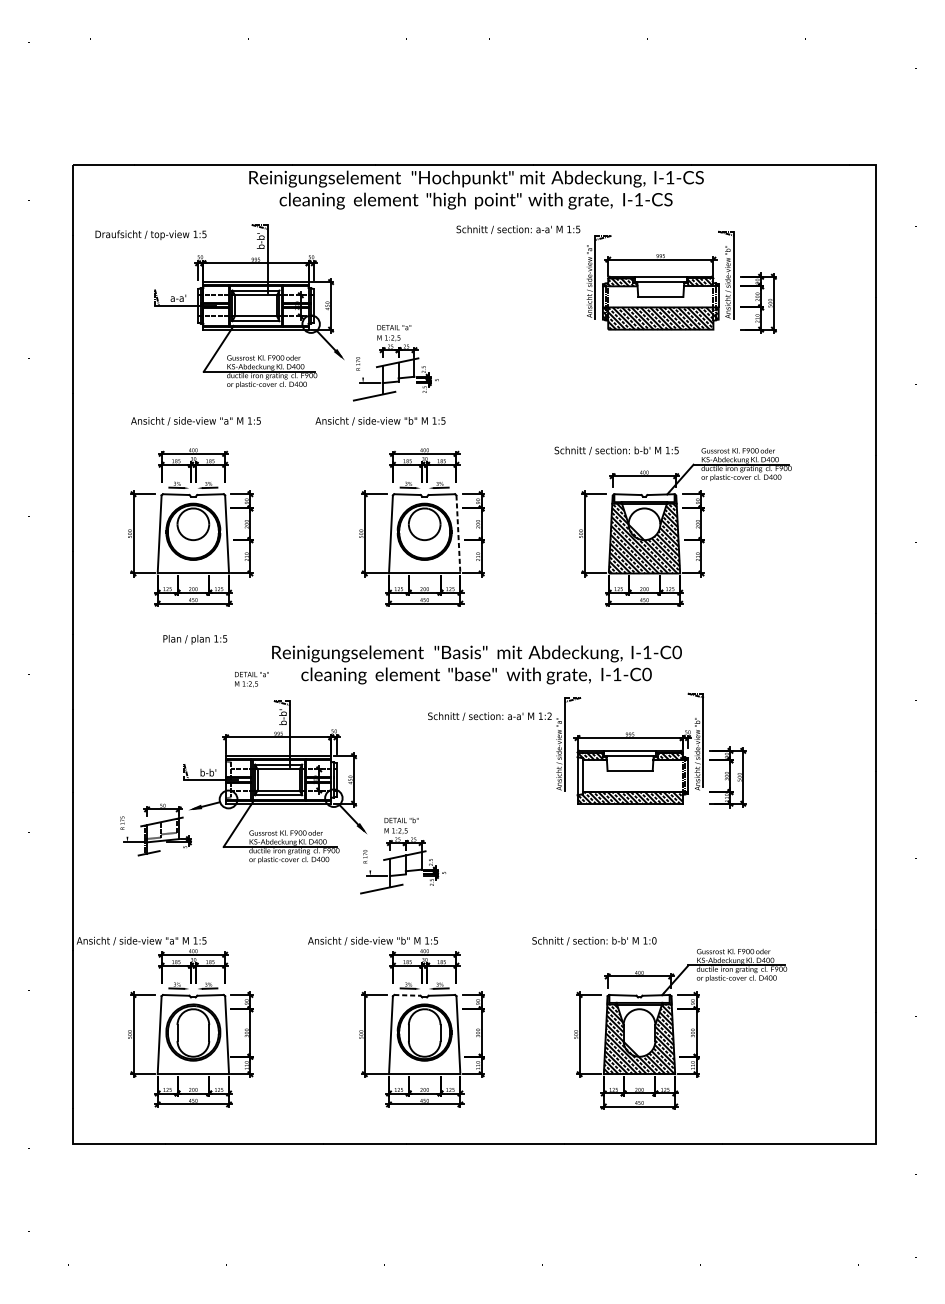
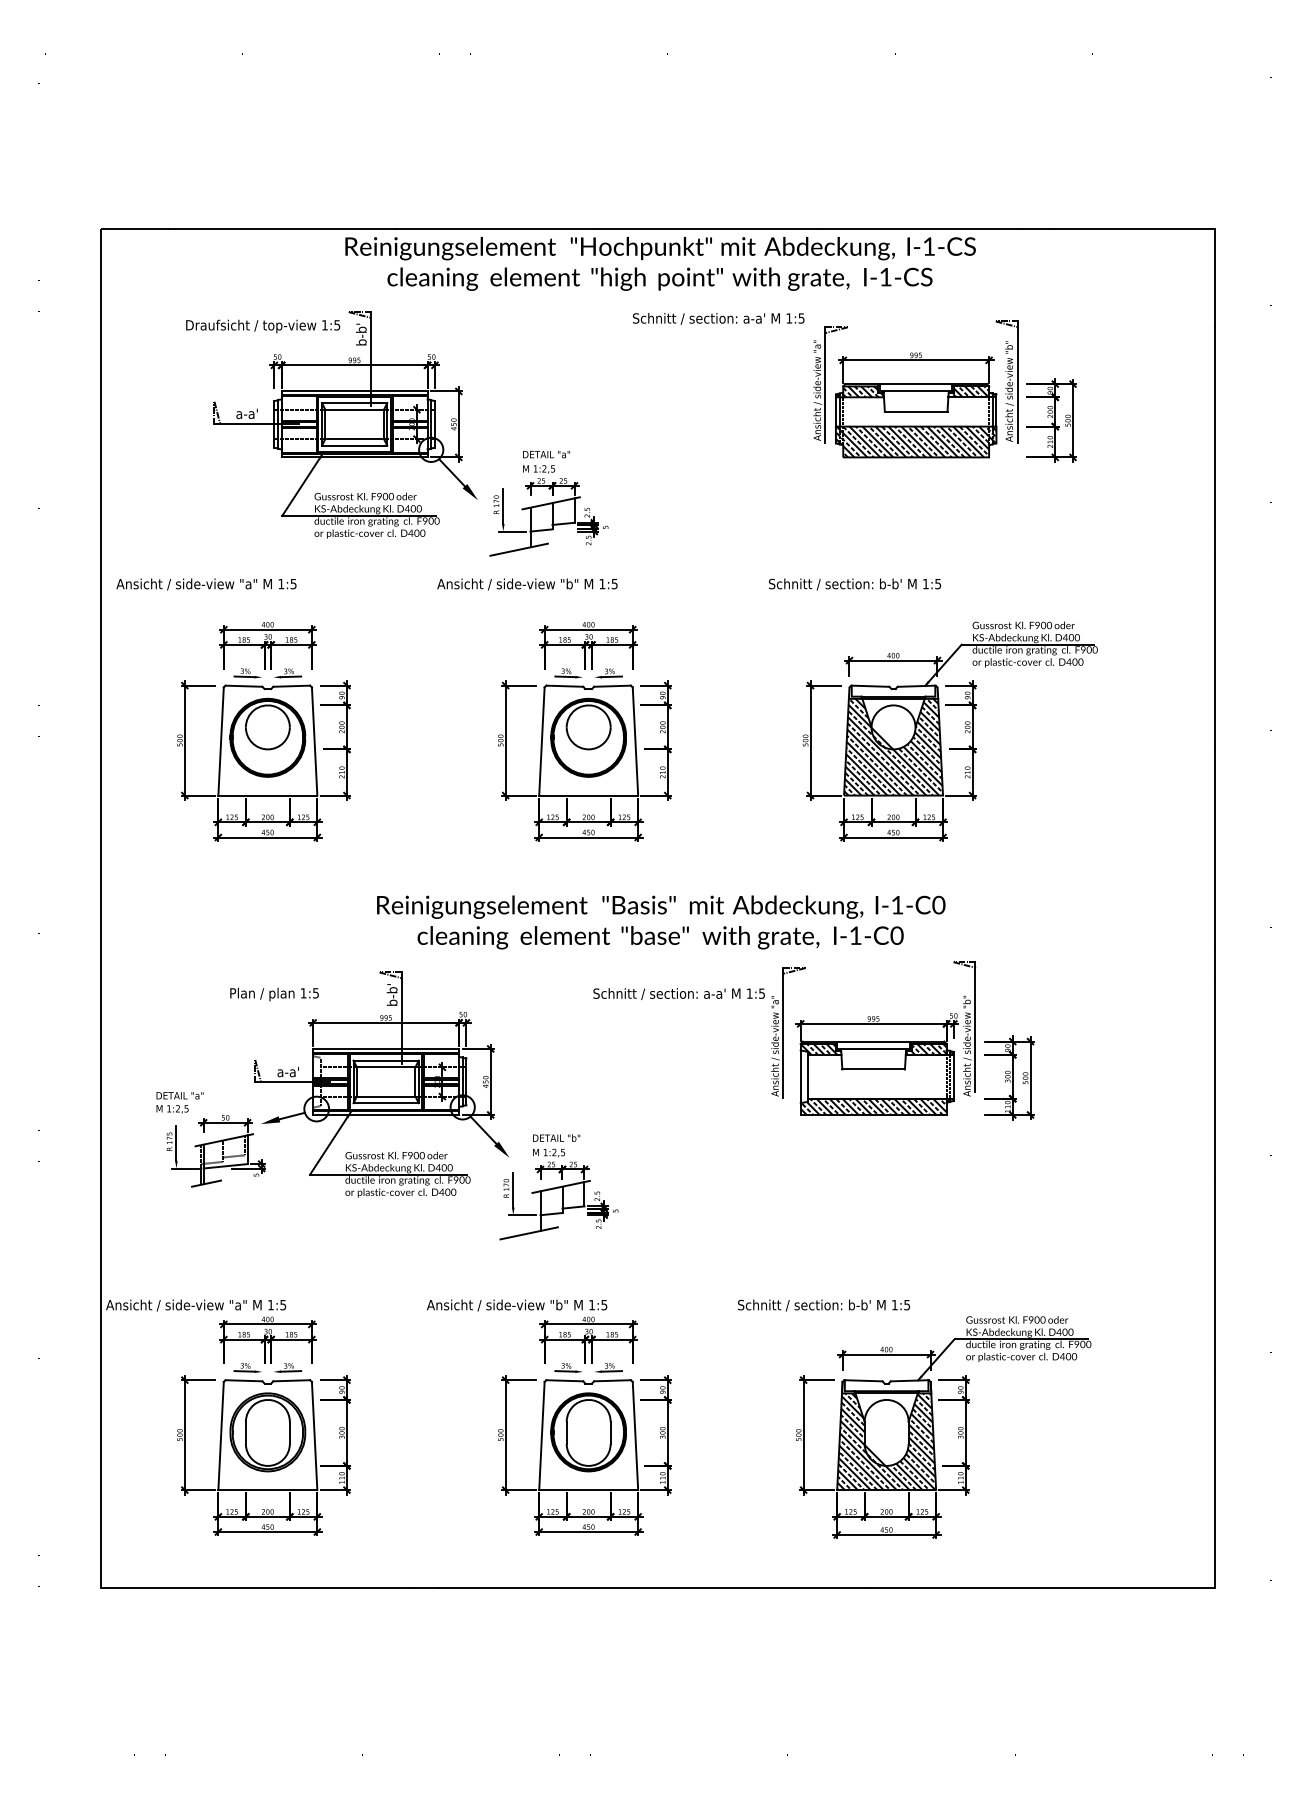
text: (151, 235) -> (263, 326), moved
line: (363, 365) -> (503, 506), added
text: (195, 421) -> (206, 584), moved
text: (617, 450) -> (855, 584), moved
line: (458, 534) -> (635, 741), dashed -> solid
text: (195, 639) -> (274, 994), moved
text: (251, 679) -> (179, 1102), moved
text: (549, 716) -> (761, 993), 1:2 -> 1:5
text: (208, 772) -> (288, 1071), b-b' -> a-a'
line: (127, 824) -> (176, 1143), added
line: (370, 857) -> (513, 1189), added
text: (654, 940) -> (907, 1304), 1:0 -> 1:5
line: (407, 995) -> (565, 1380), dashed -> solid

